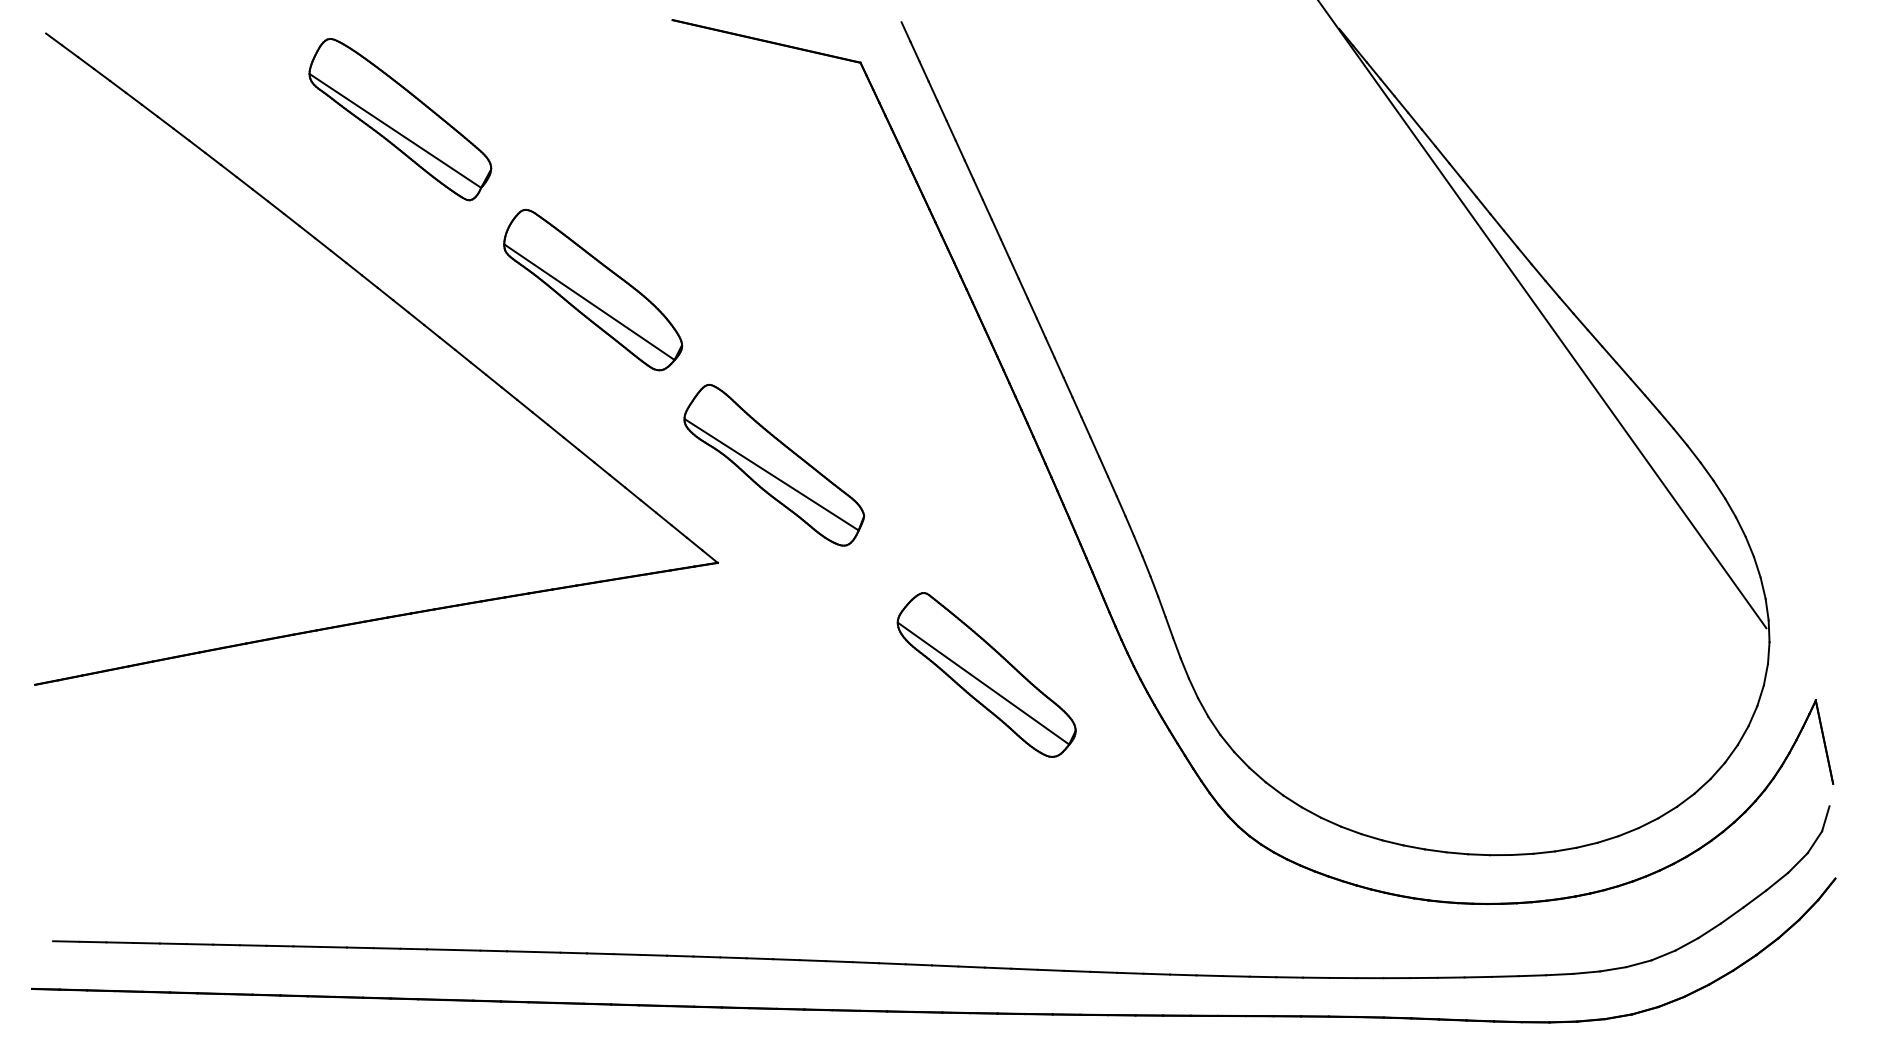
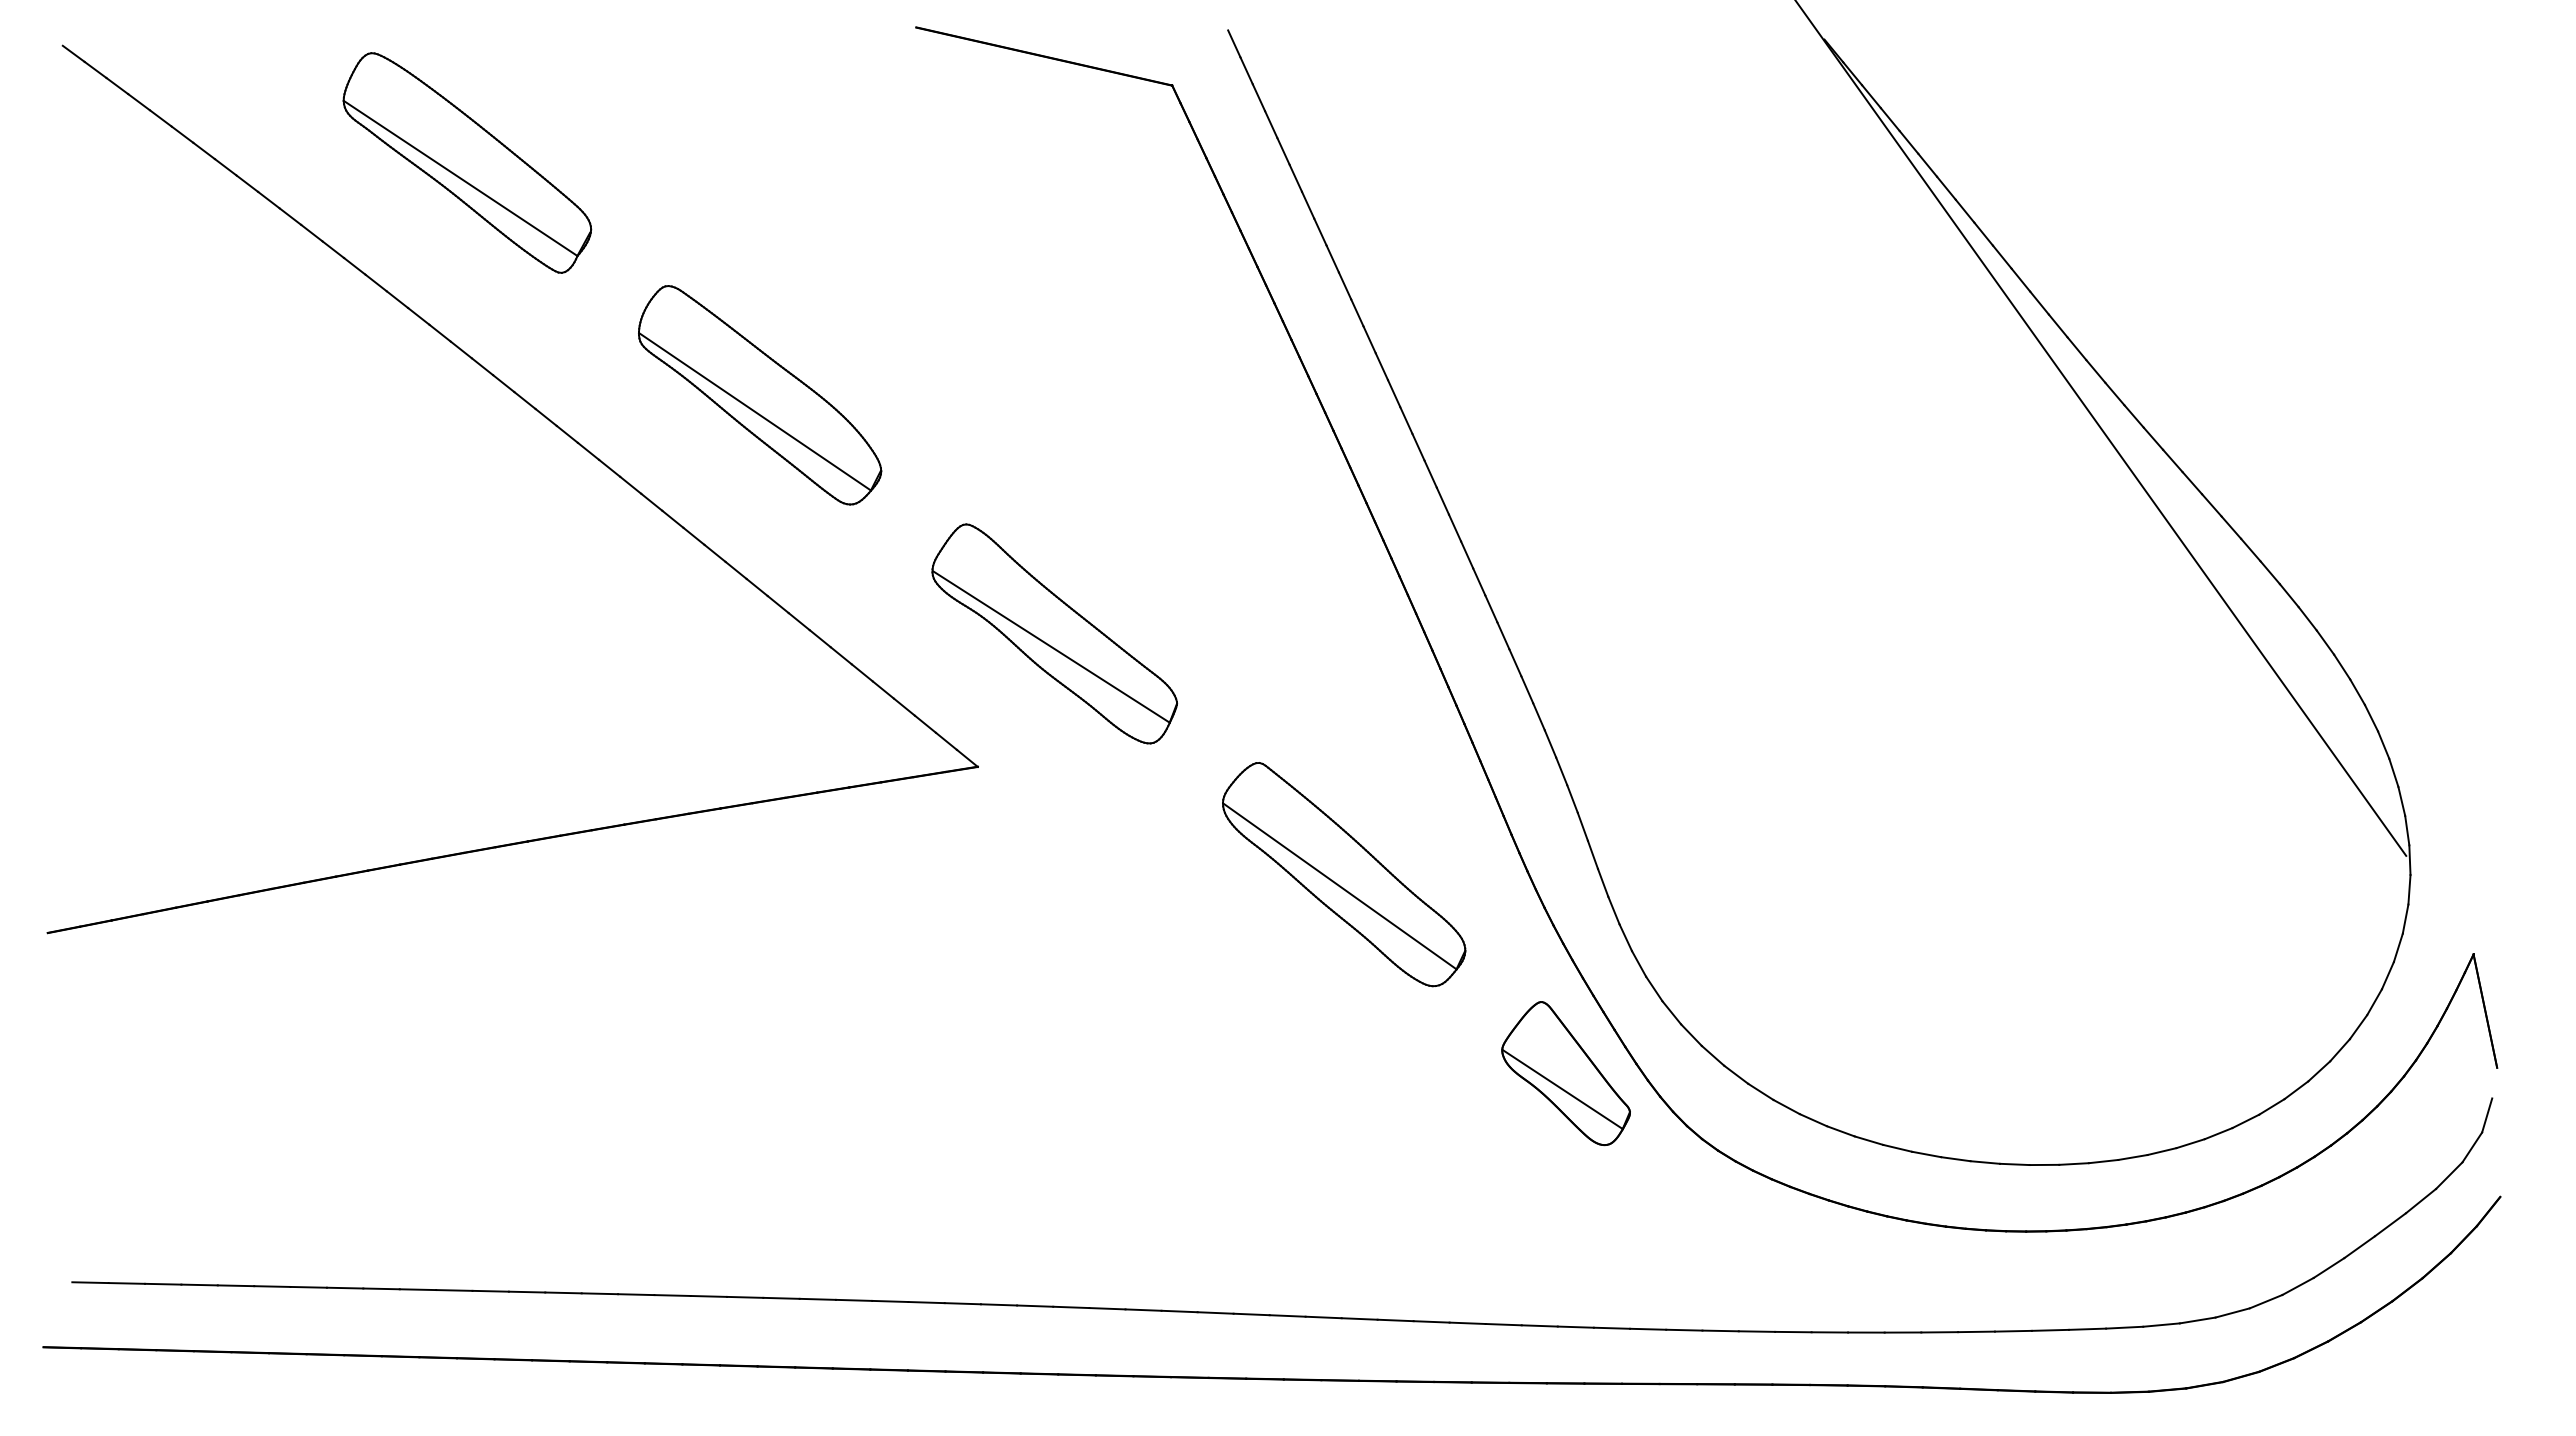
part: (400, 119) -> (467, 162), moved
part: (593, 290) -> (760, 395), moved
part: (986, 674) -> (1344, 874), moved
part: (1149, 787) -> (1565, 1073), added

